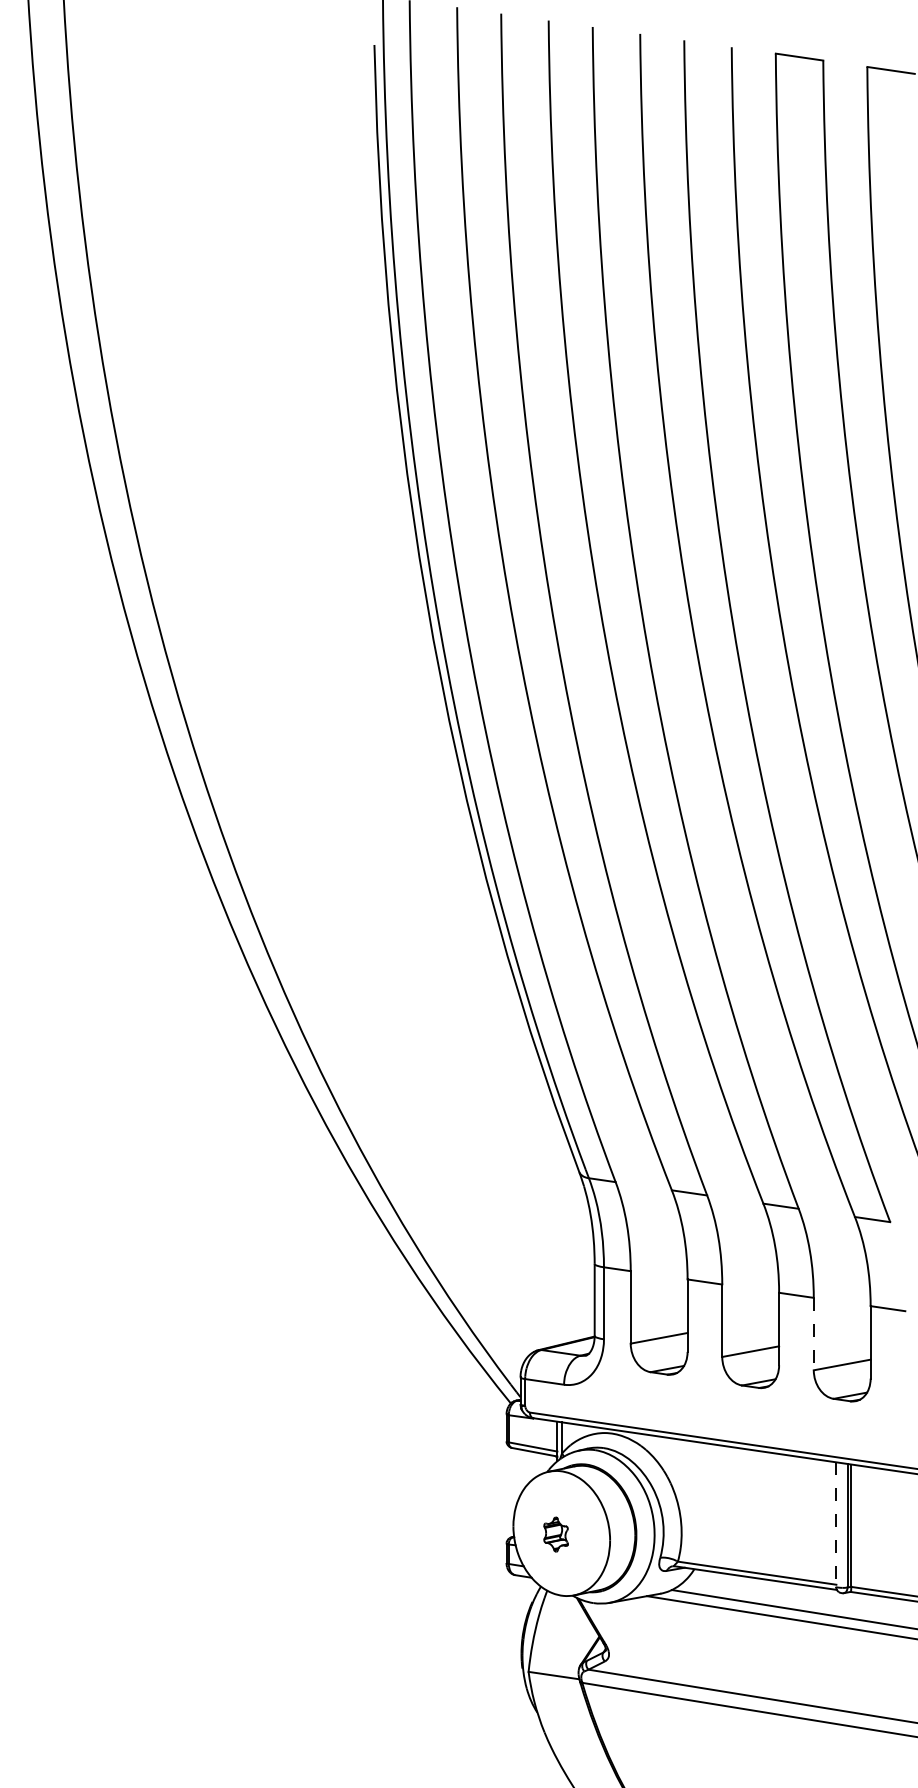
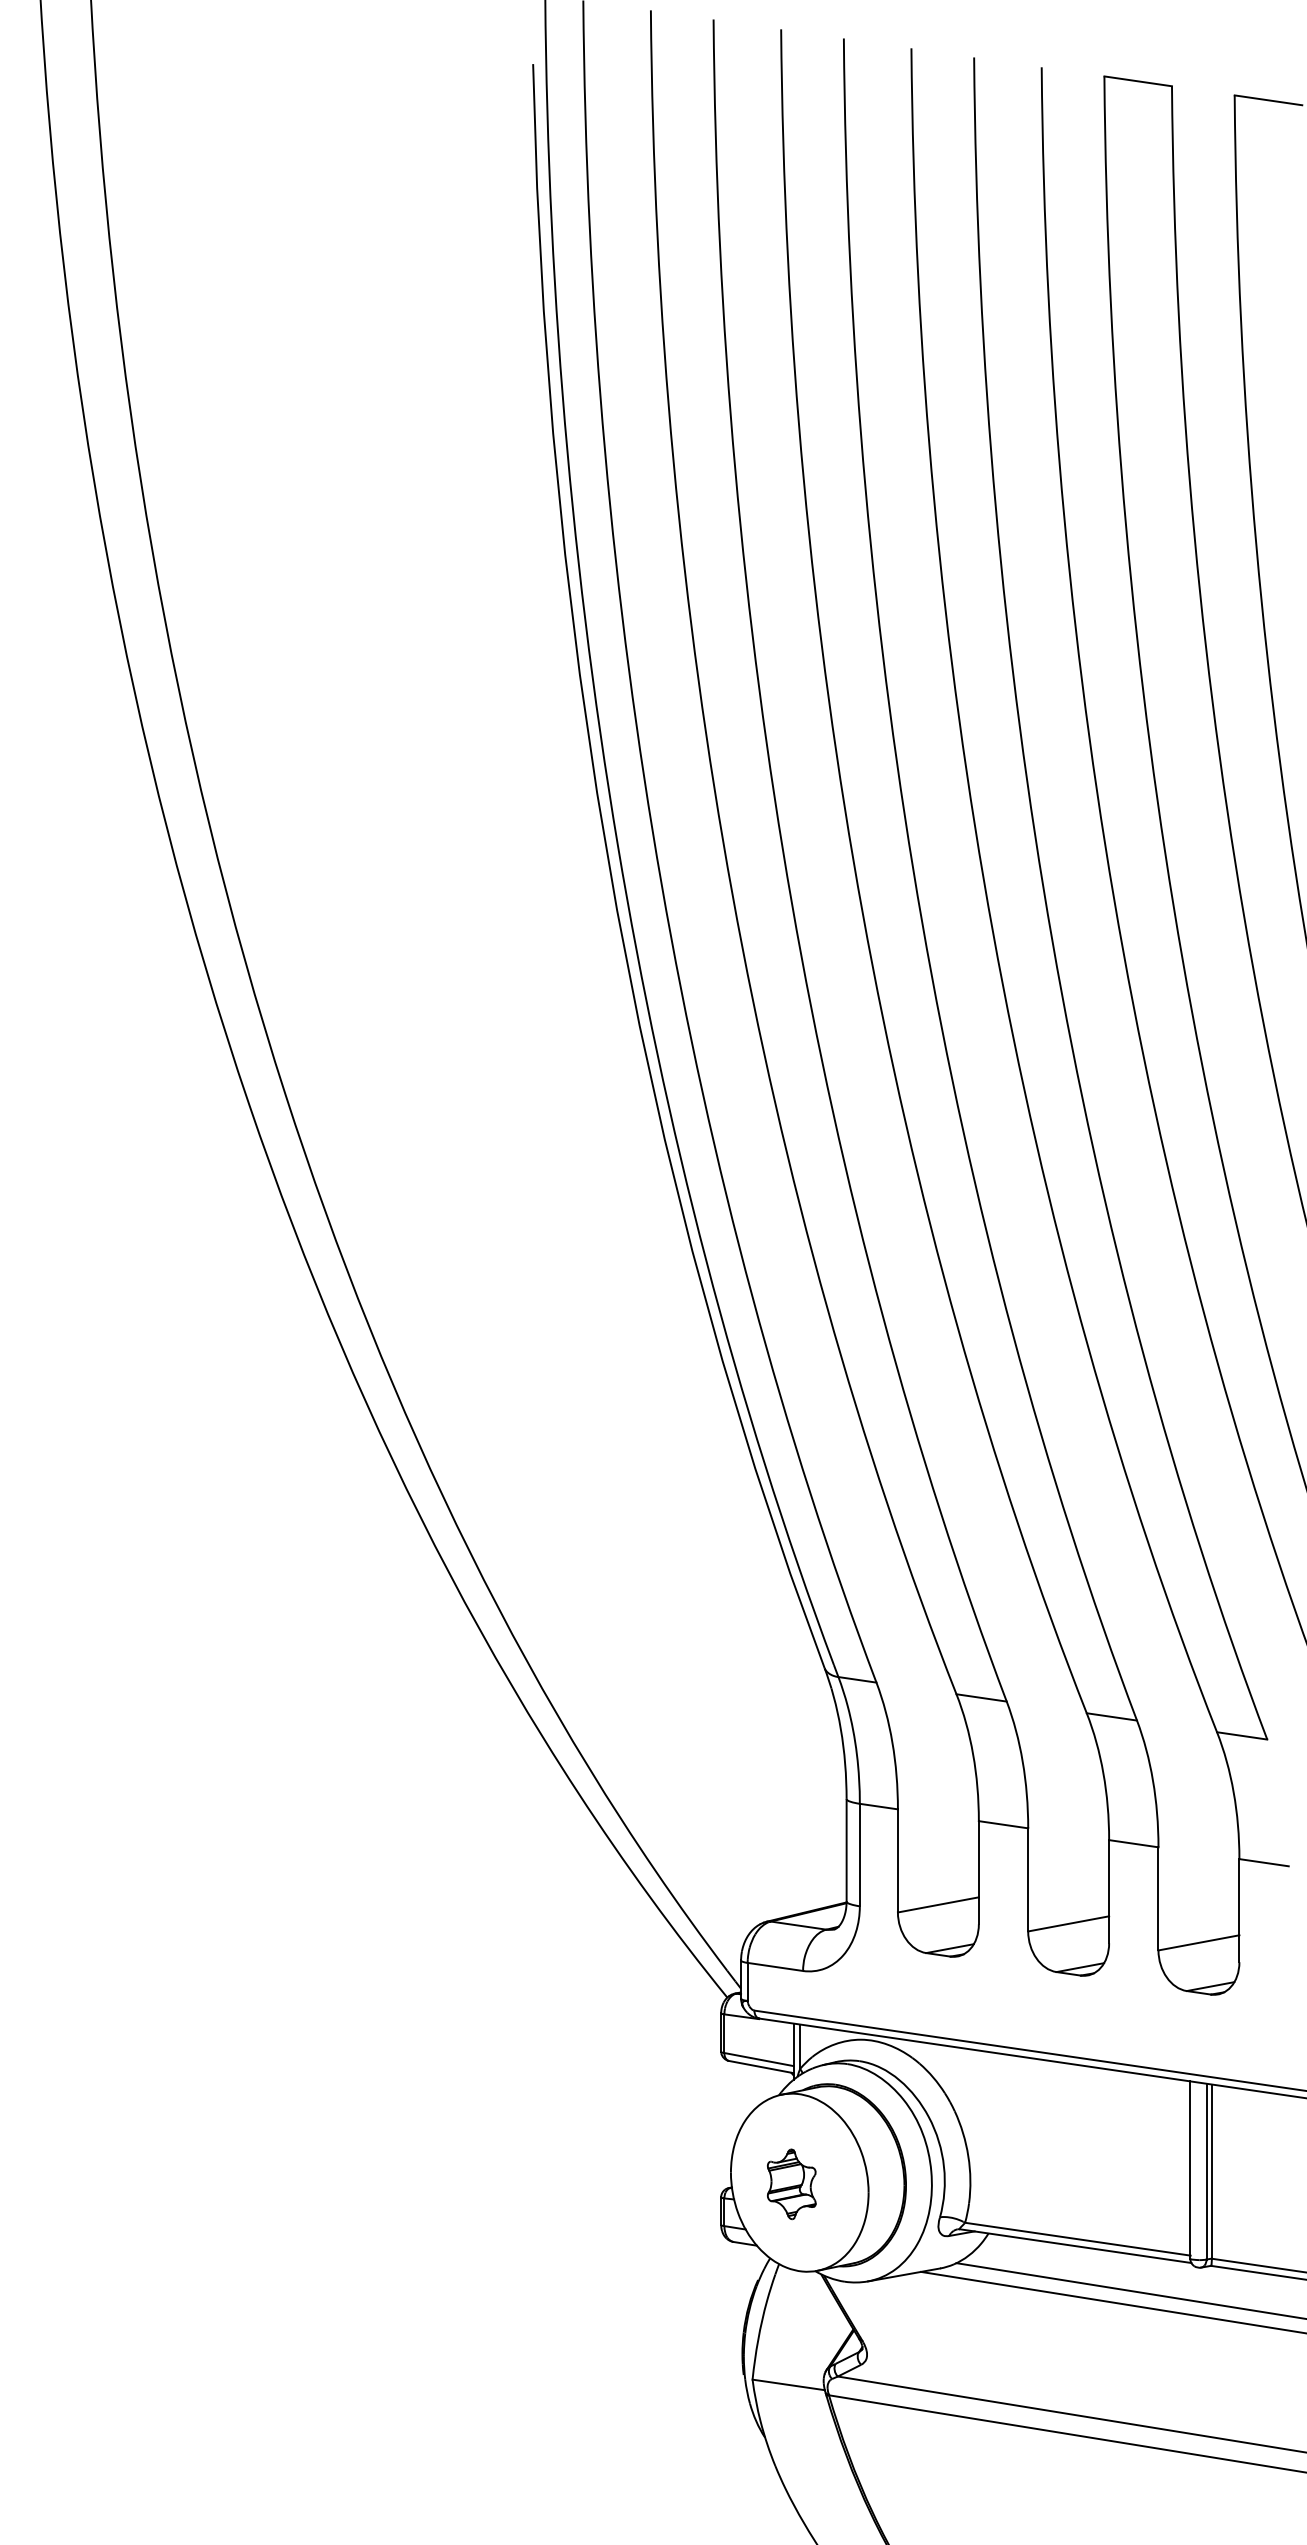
line: (813, 1334) -> (1158, 1899), dashed -> solid
line: (836, 1525) -> (1190, 2171), dashed -> solid
part: (555, 1534) -> (790, 2184), size x1.43

